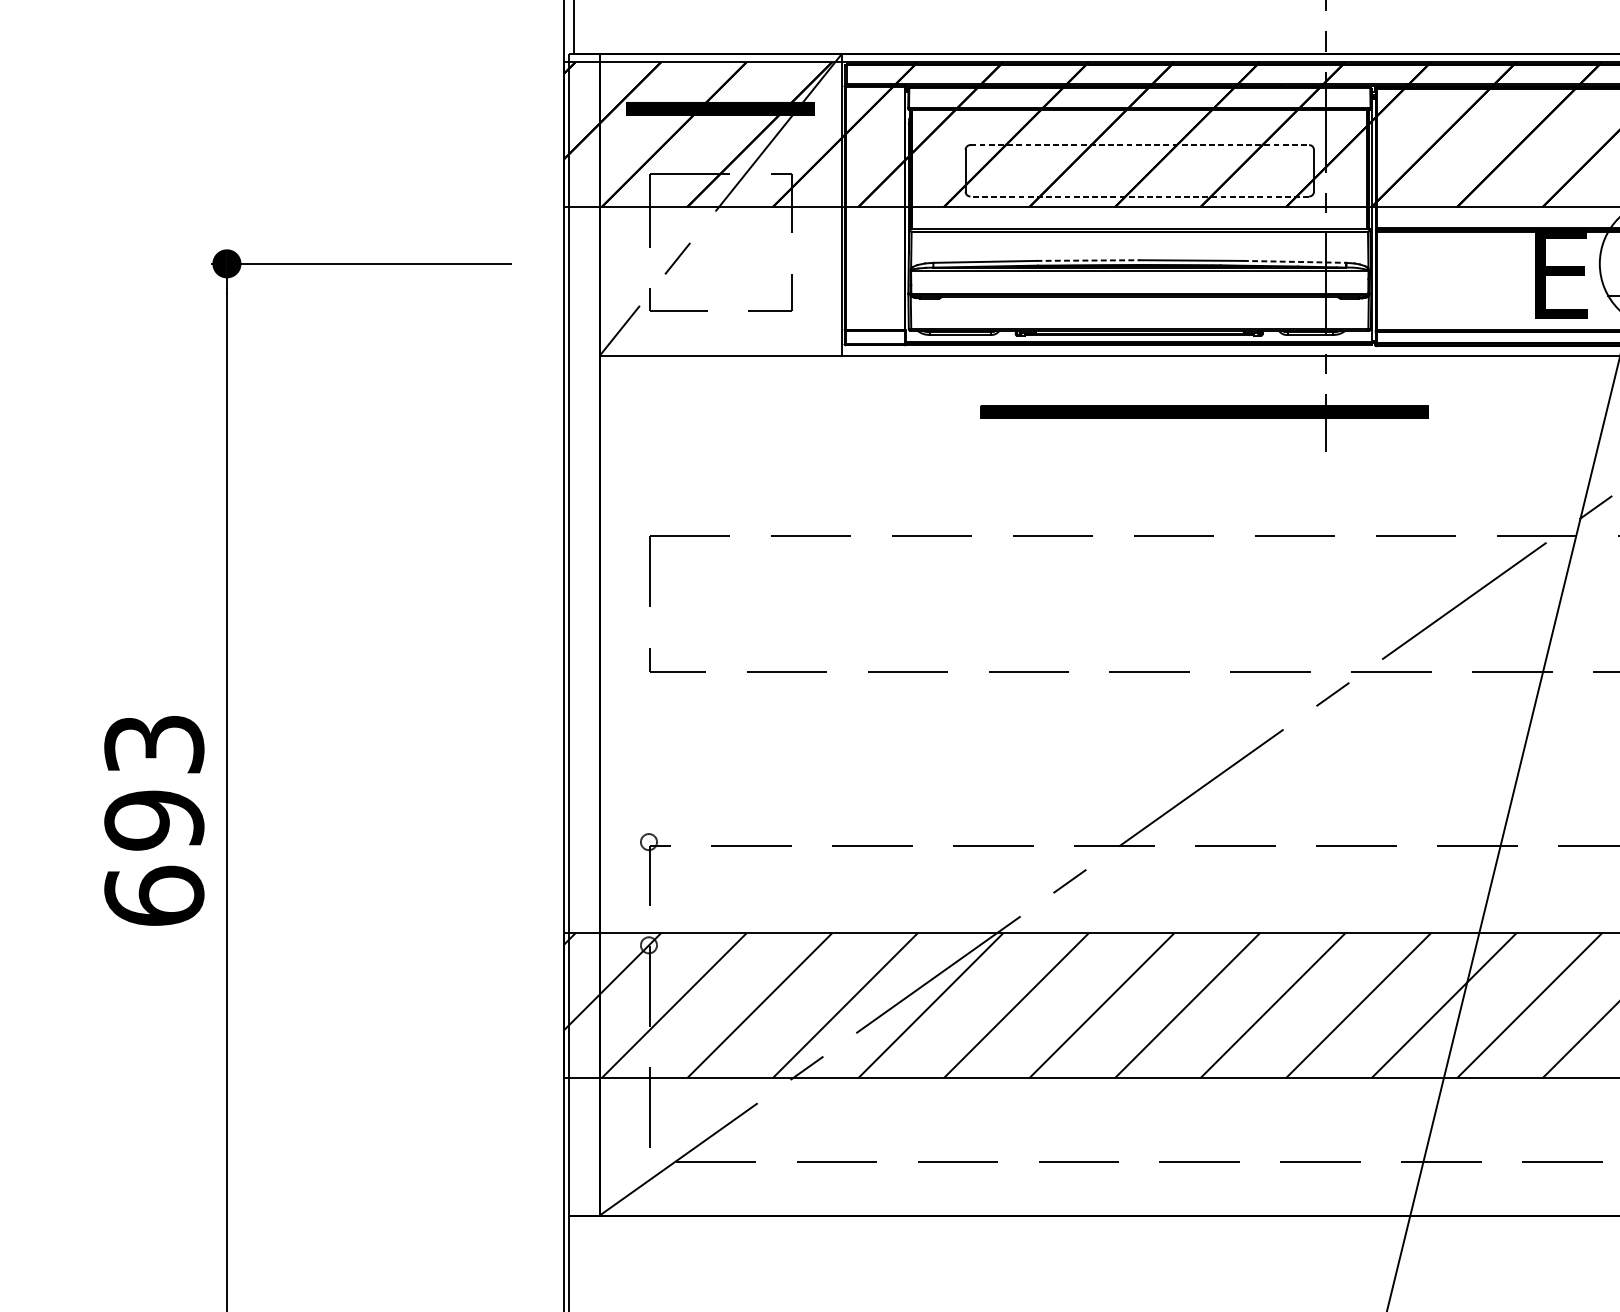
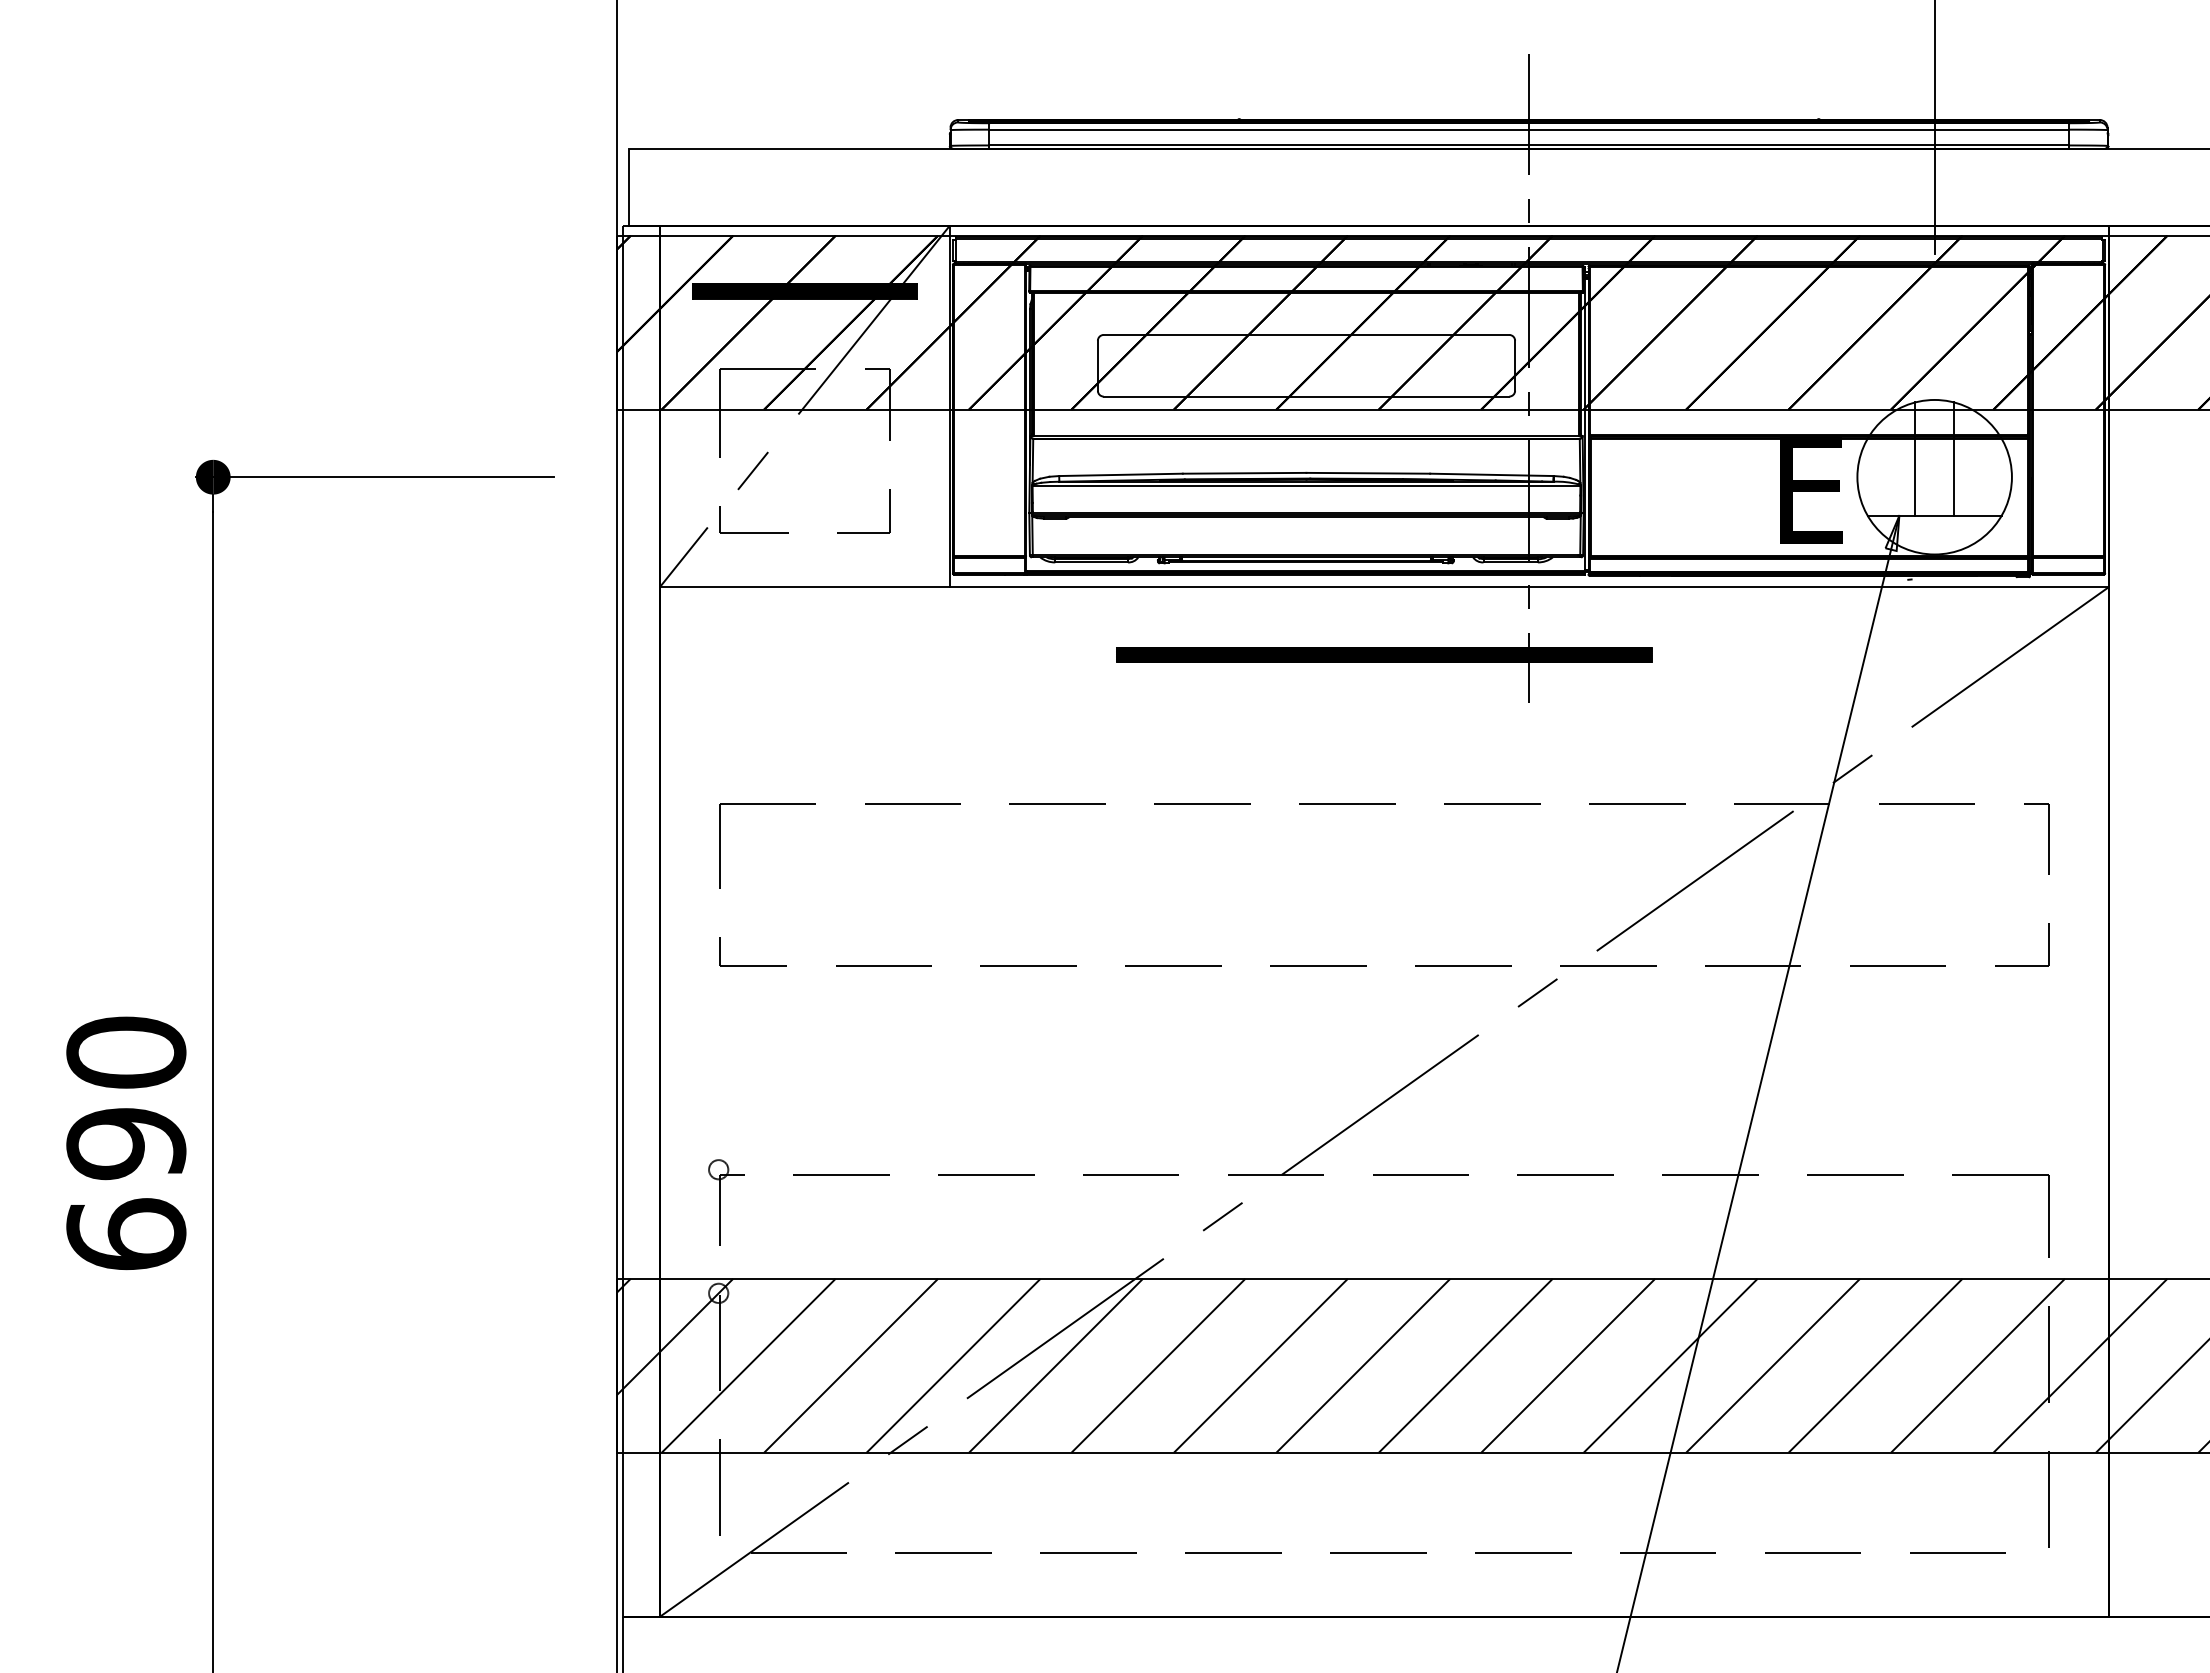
line: (1139, 144) -> (1306, 334), dashed -> solid
line: (1139, 196) -> (1306, 396), dashed -> solid
line: (1088, 260) -> (1244, 473), dashed -> solid
line: (1294, 261) -> (1491, 474), dashed -> solid
text: (154, 744) -> (126, 1052), 693 -> 690

